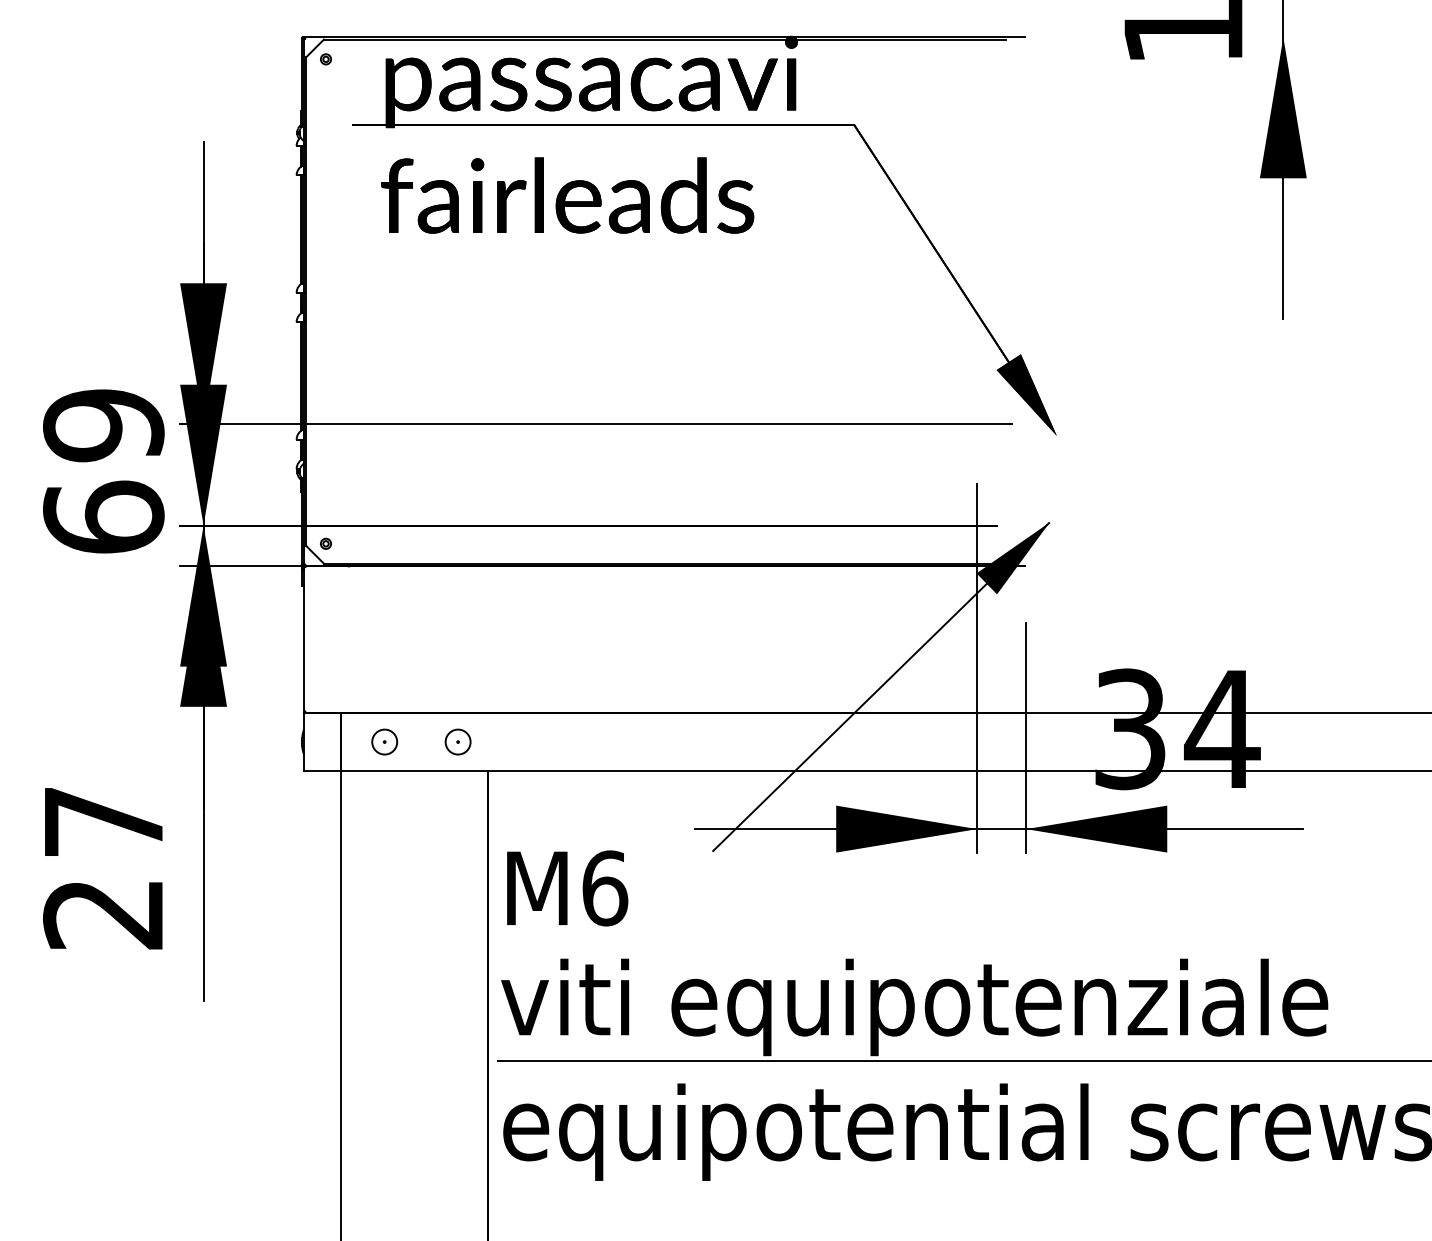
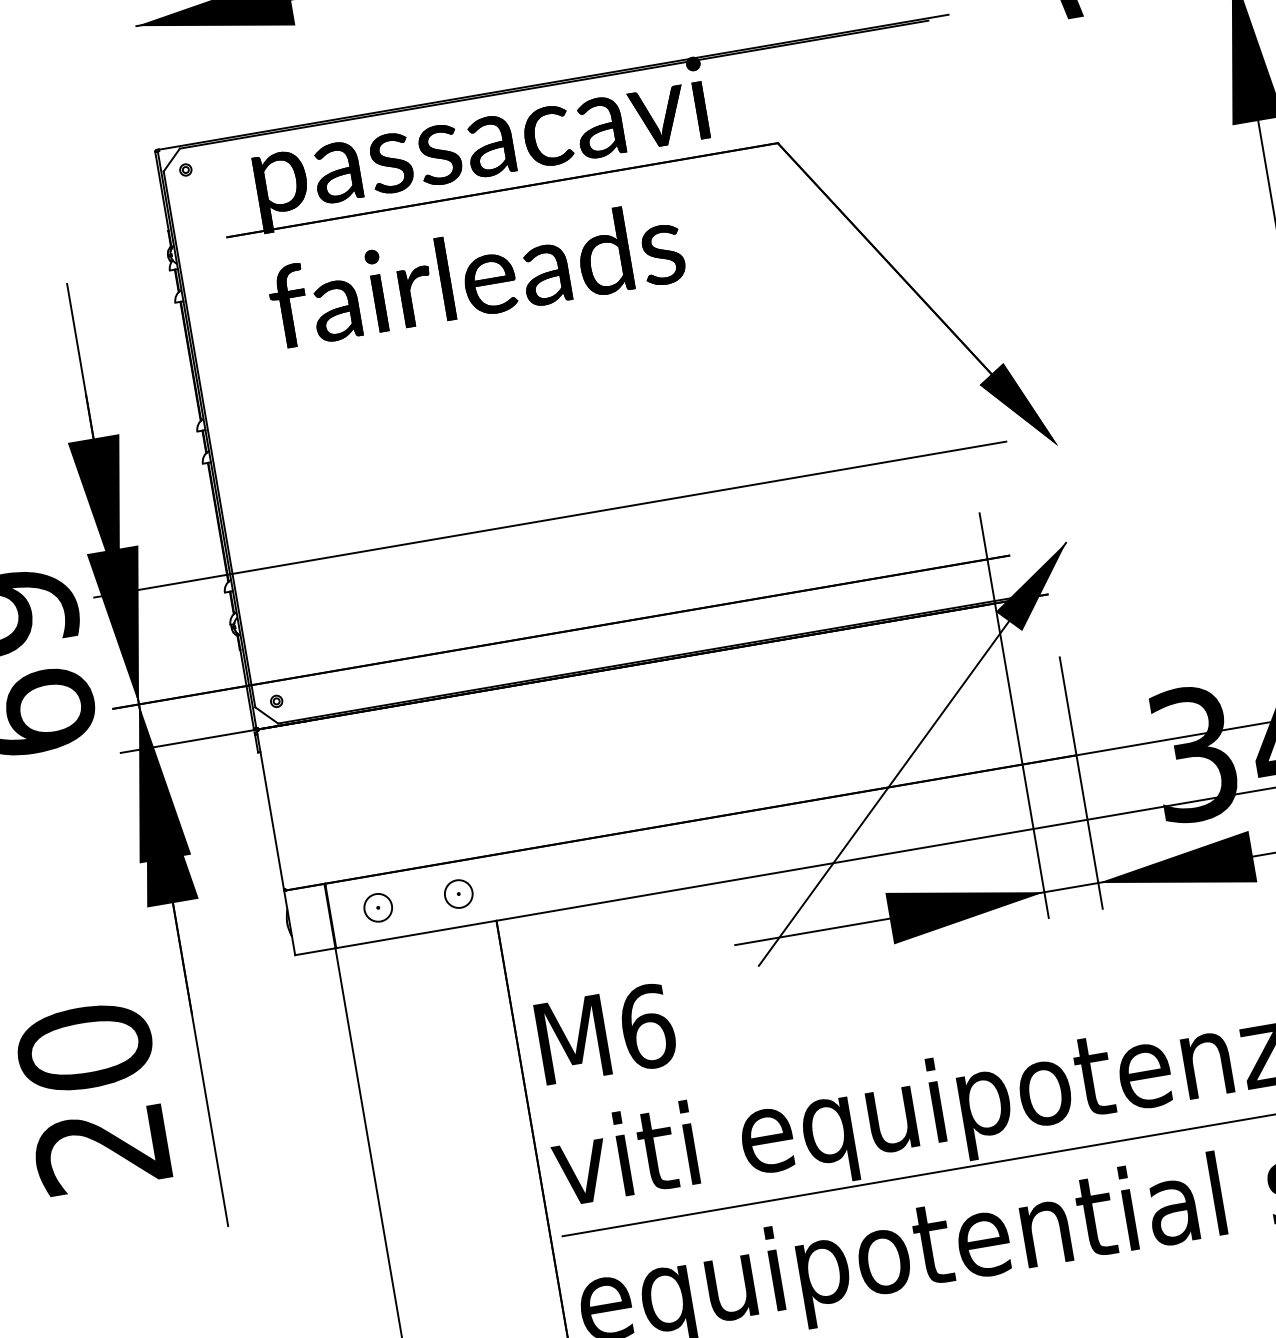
text: (103, 821) -> (84, 1047), 27 -> 20

